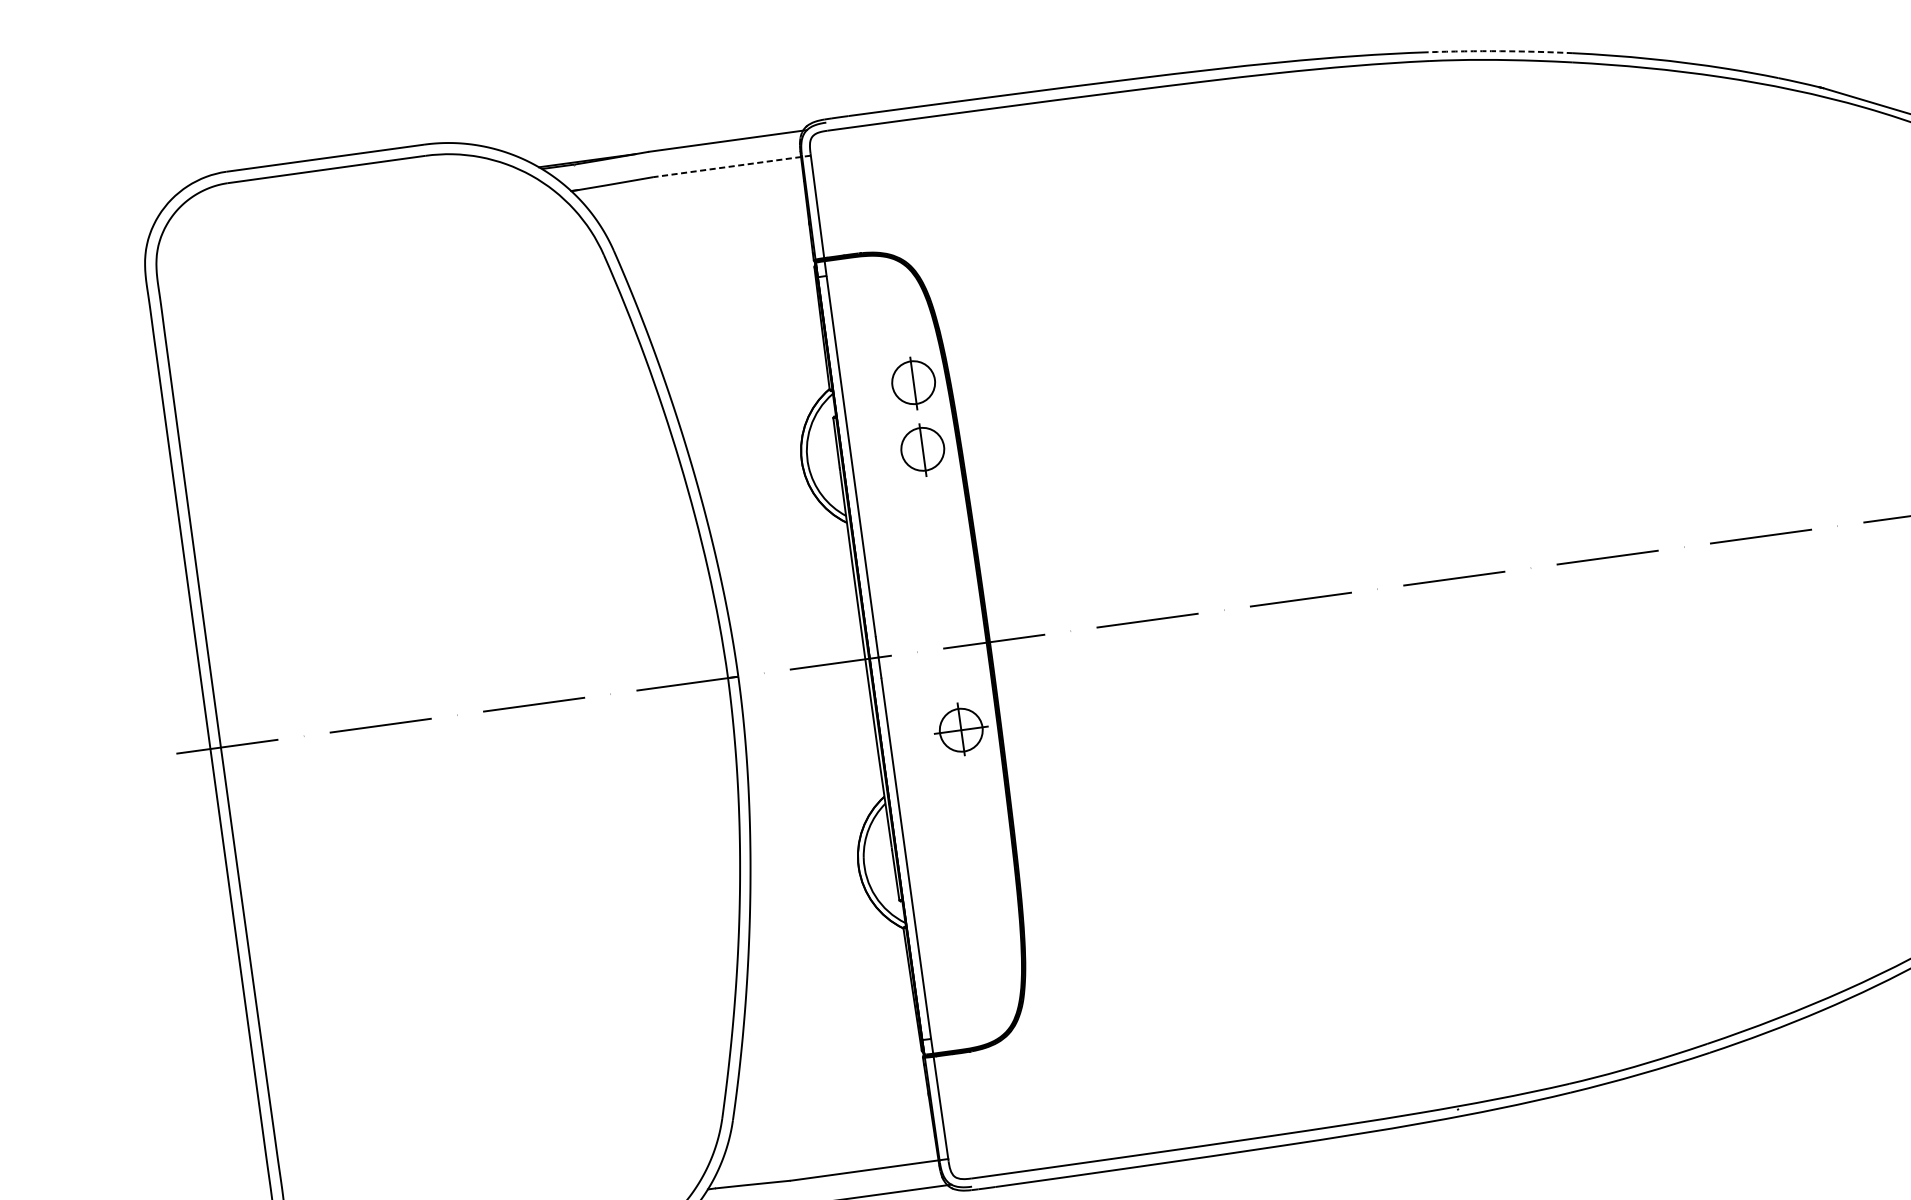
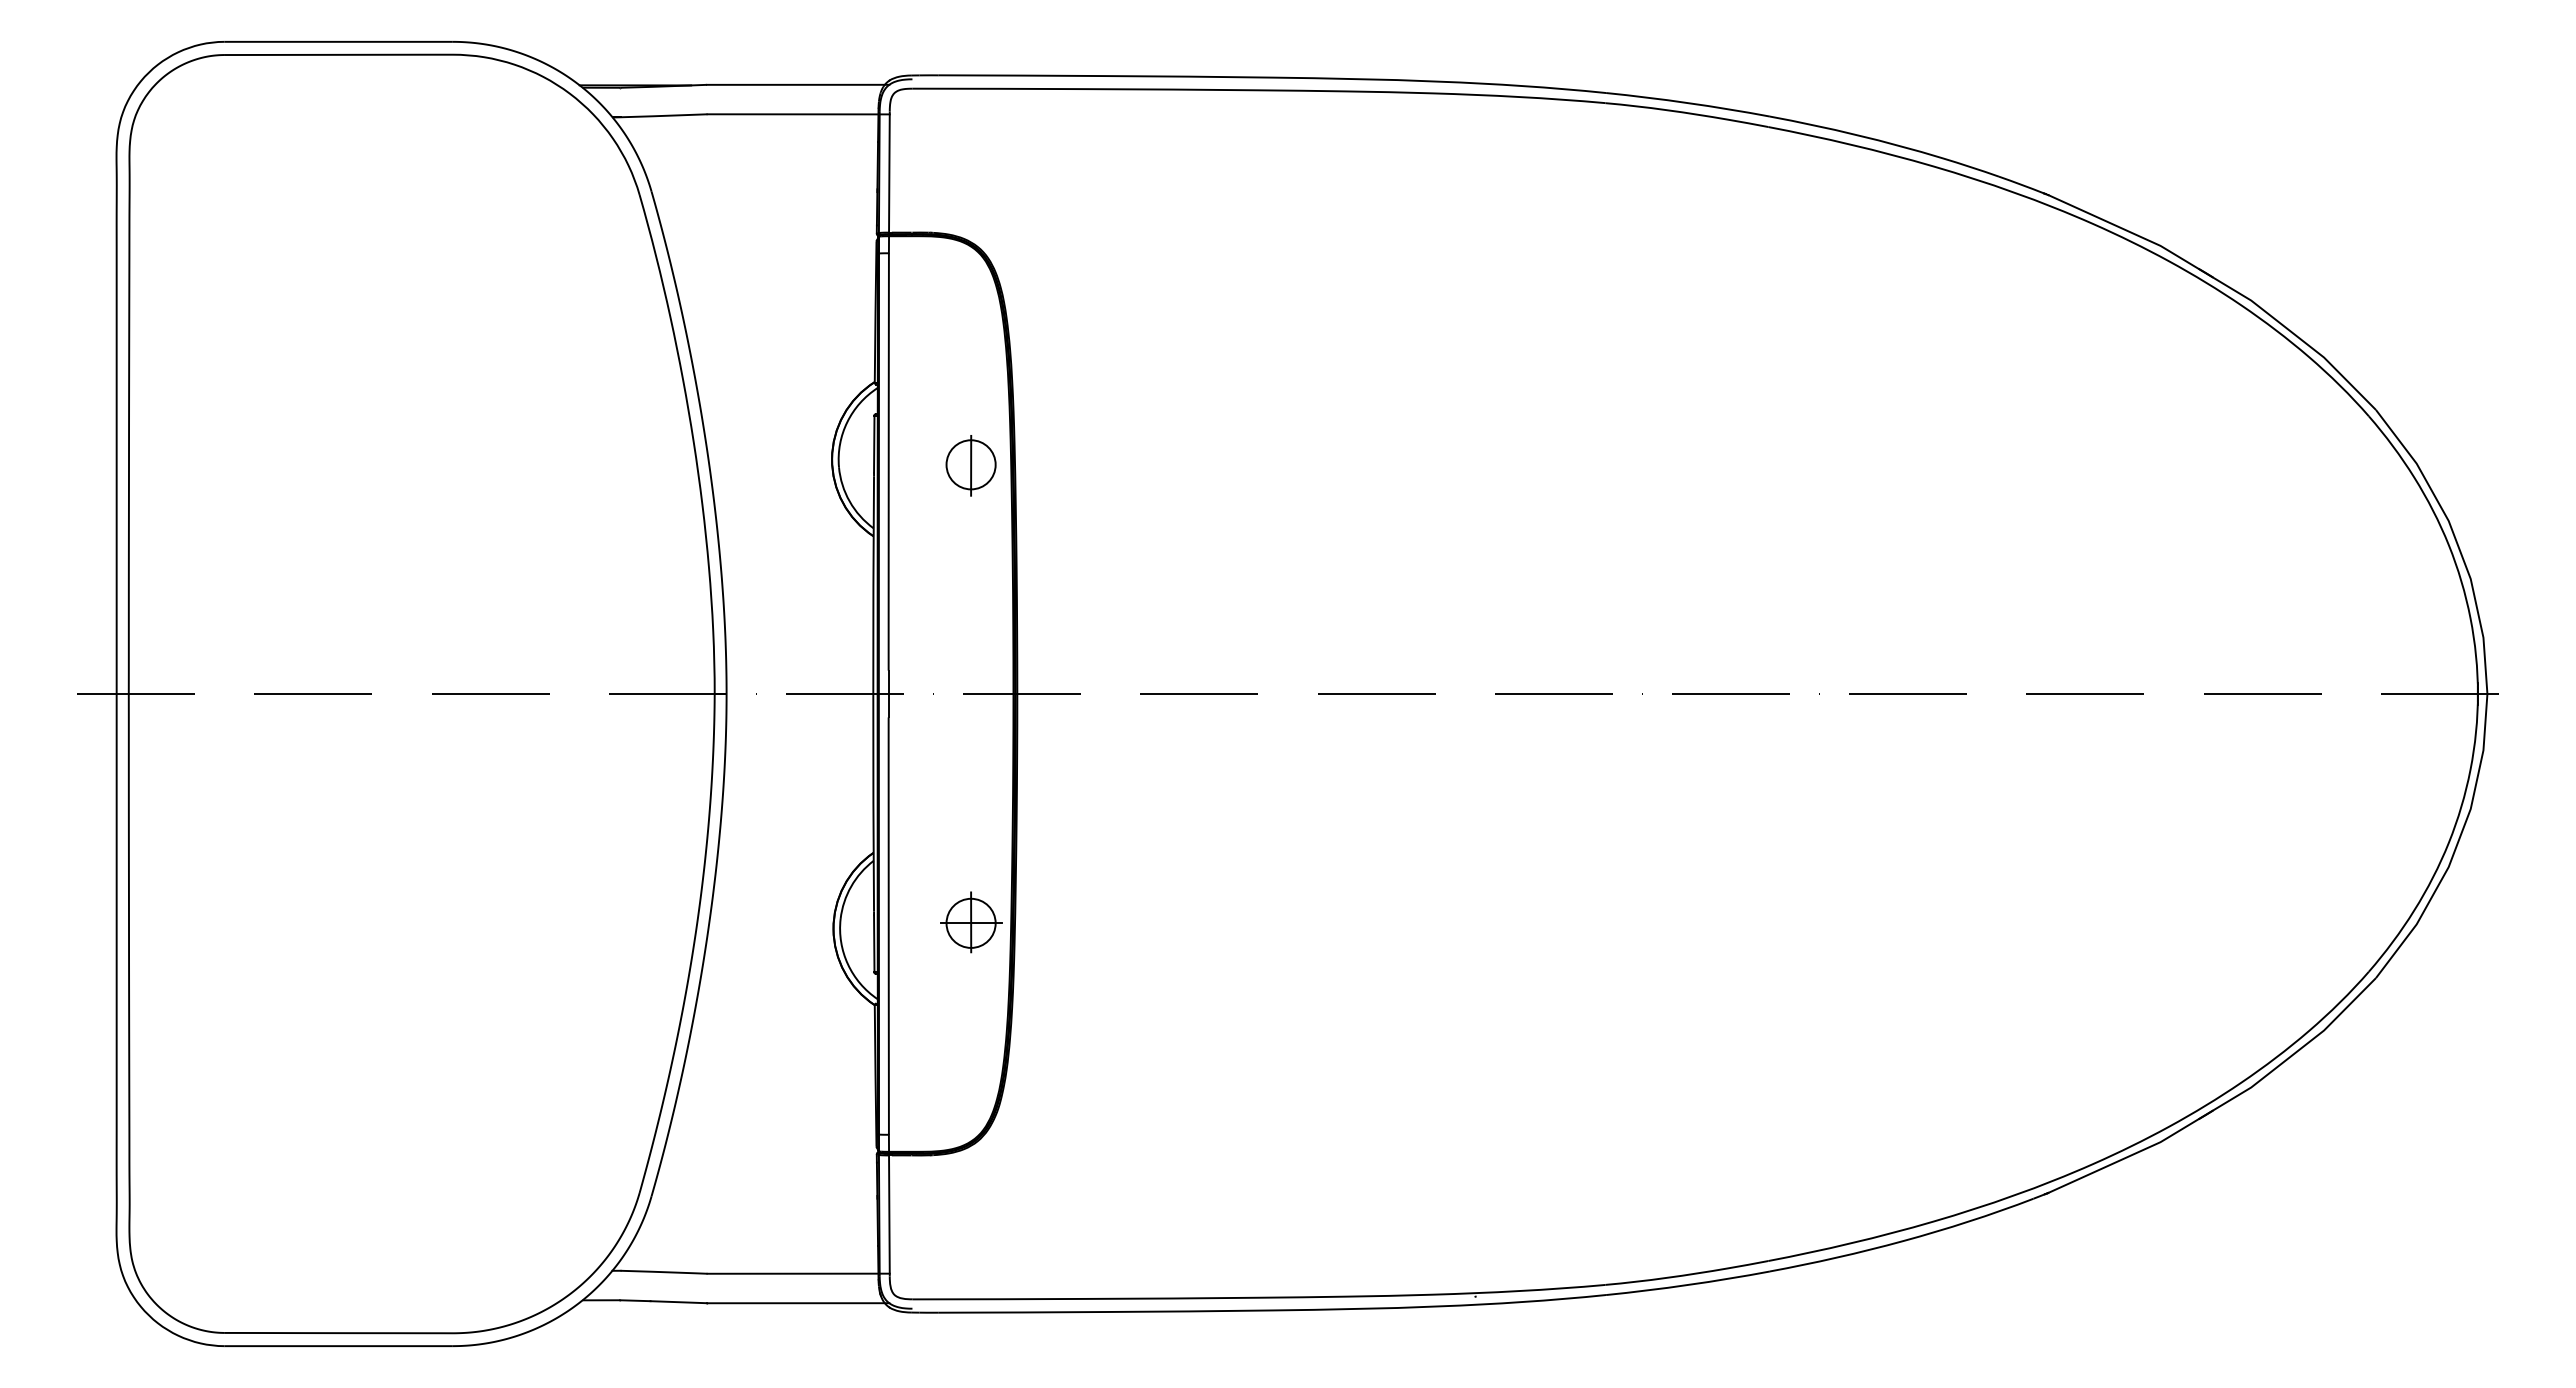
arc: (1500, 51) -> (1688, 103), dashed -> solid
line: (731, 166) -> (798, 114), dashed -> solid
part: (913, 383) -> (970, 388), removed
part: (961, 729) -> (971, 922), moved

